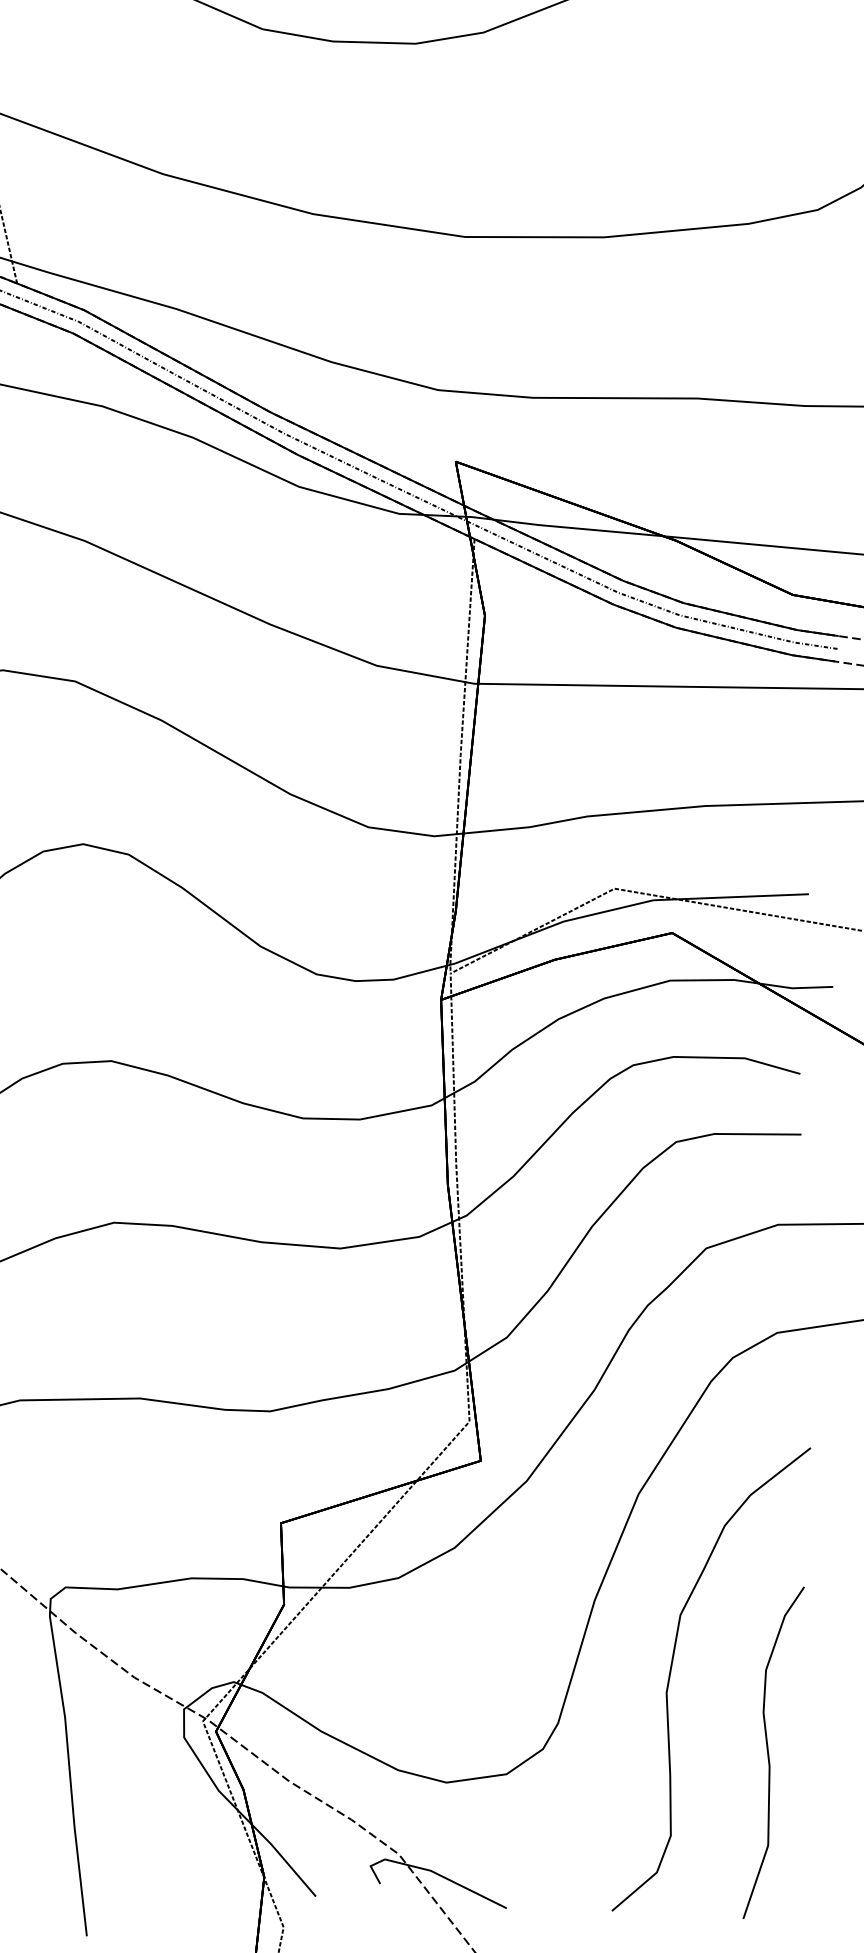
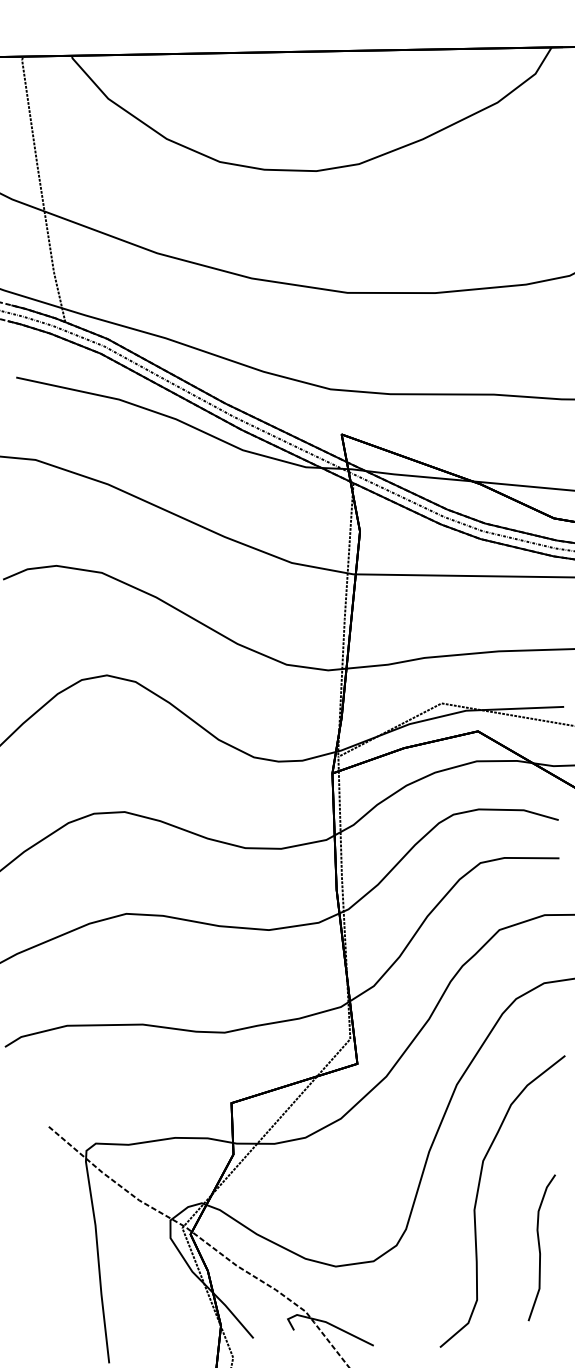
part: (773, 1752) -> (541, 1247), size x0.7

